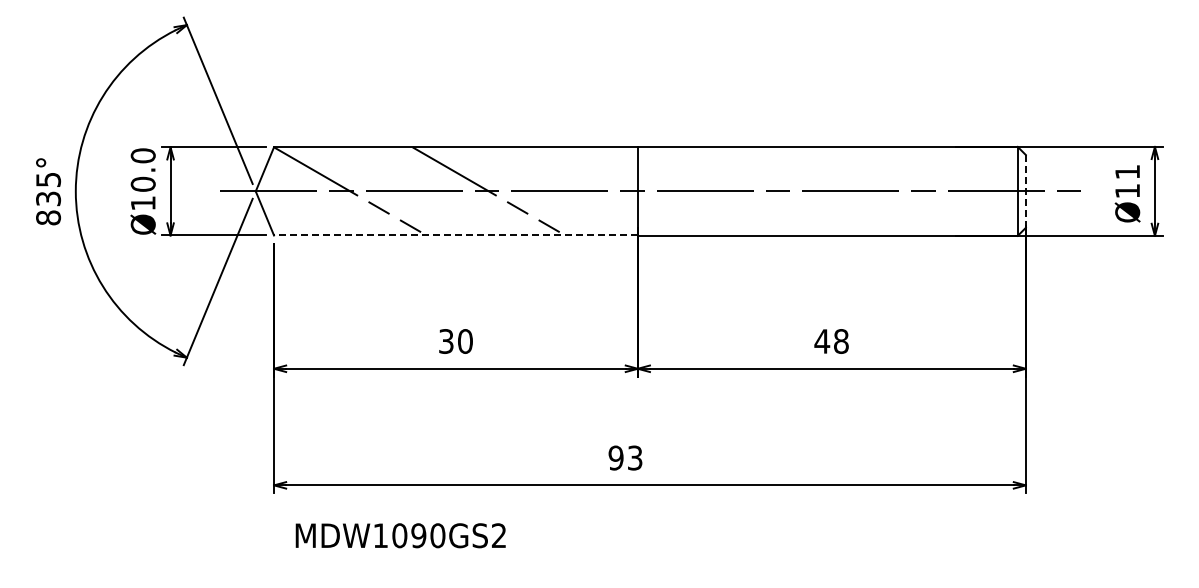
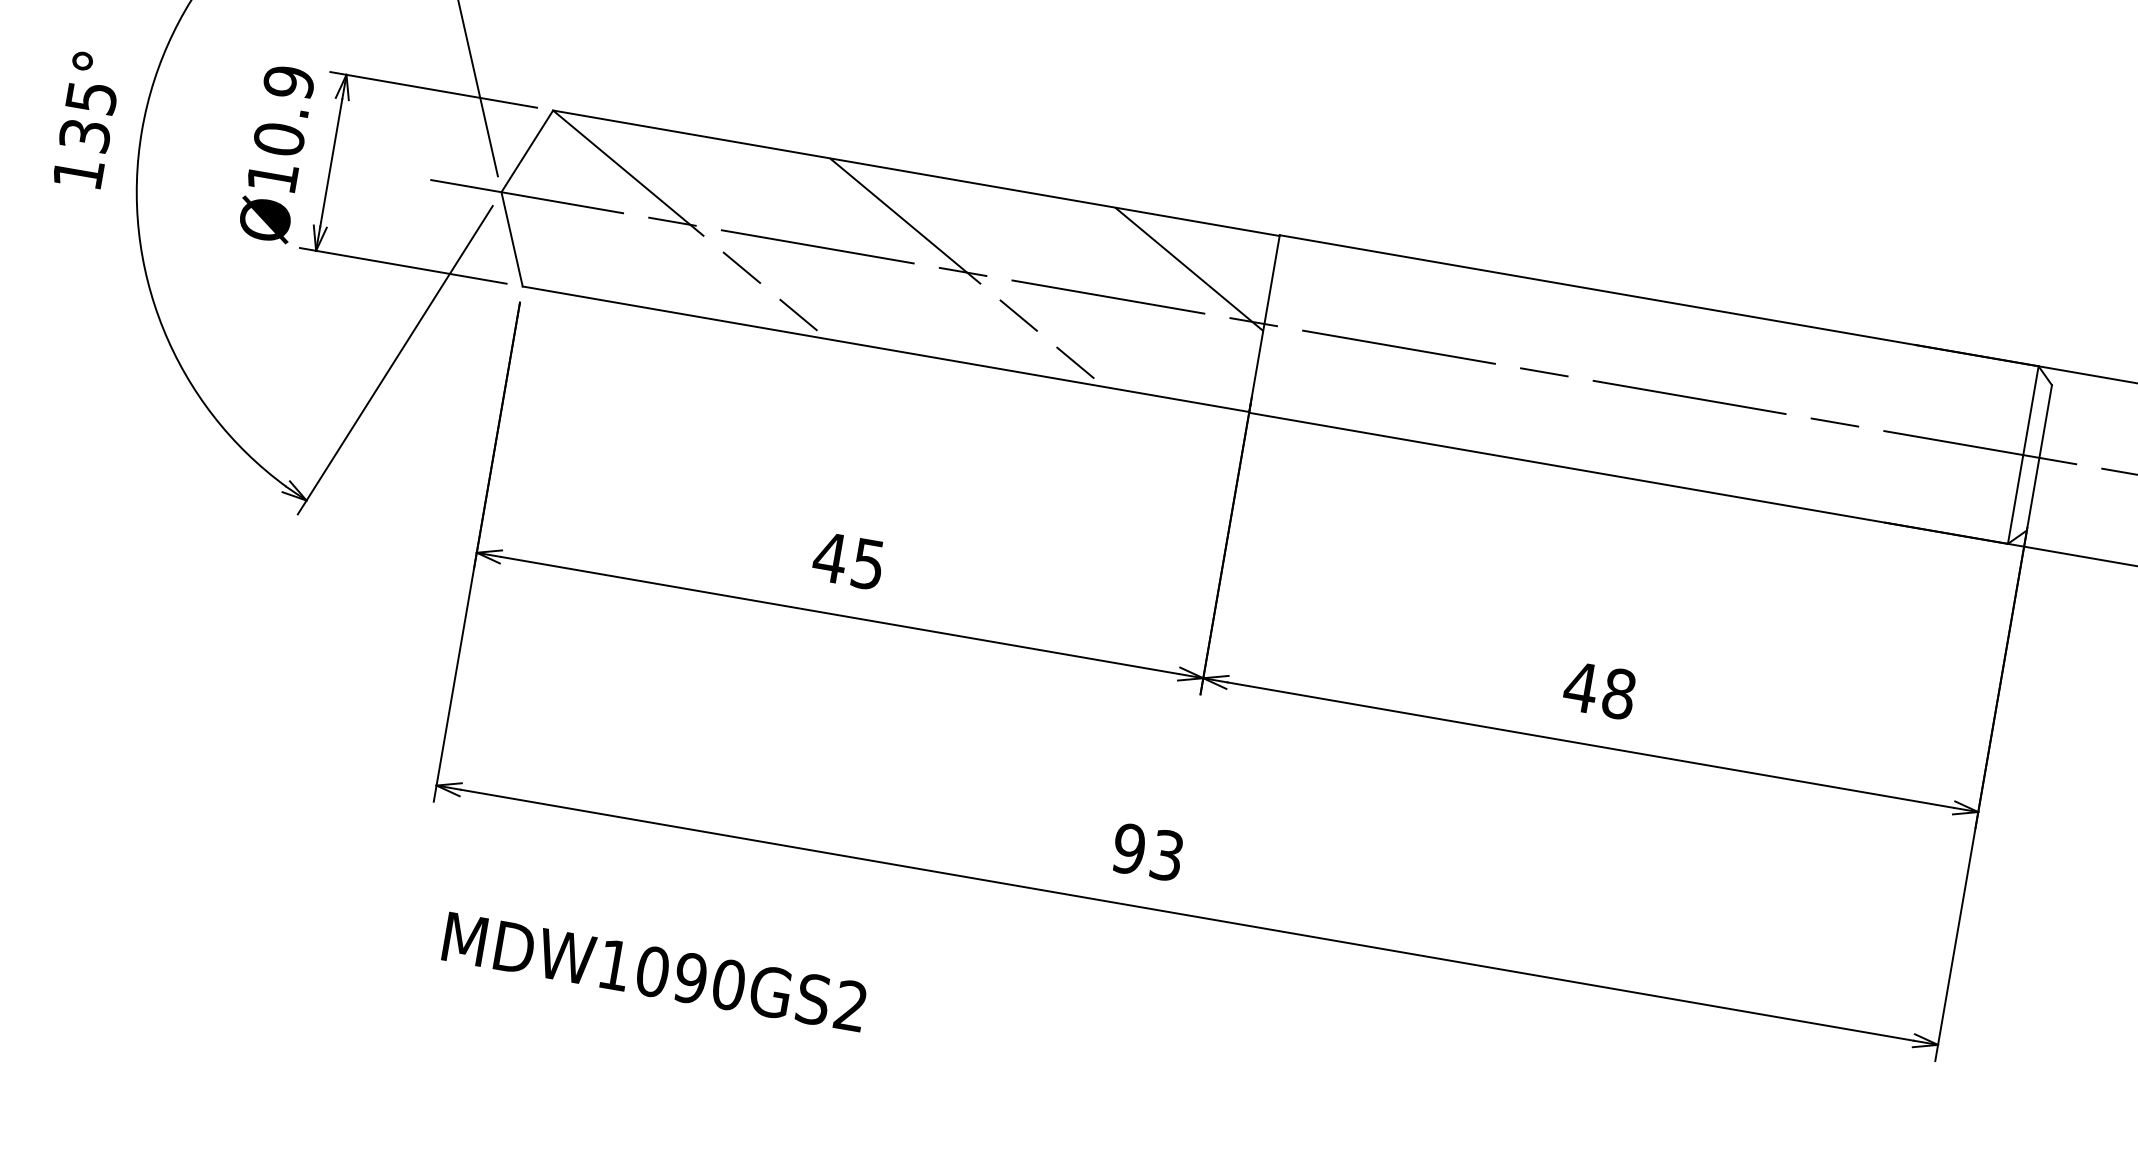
text: (143, 155) -> (289, 81), Ø10.0 -> Ø10.9
line: (596, 170) -> (1189, 267), added
line: (1025, 190) -> (2038, 455), dashed -> solid
text: (48, 217) -> (78, 172), 835° -> 135°
line: (455, 235) -> (885, 349), dashed -> solid
text: (455, 341) -> (848, 560), 30 -> 45
text: (400, 535) -> (654, 971), moved

